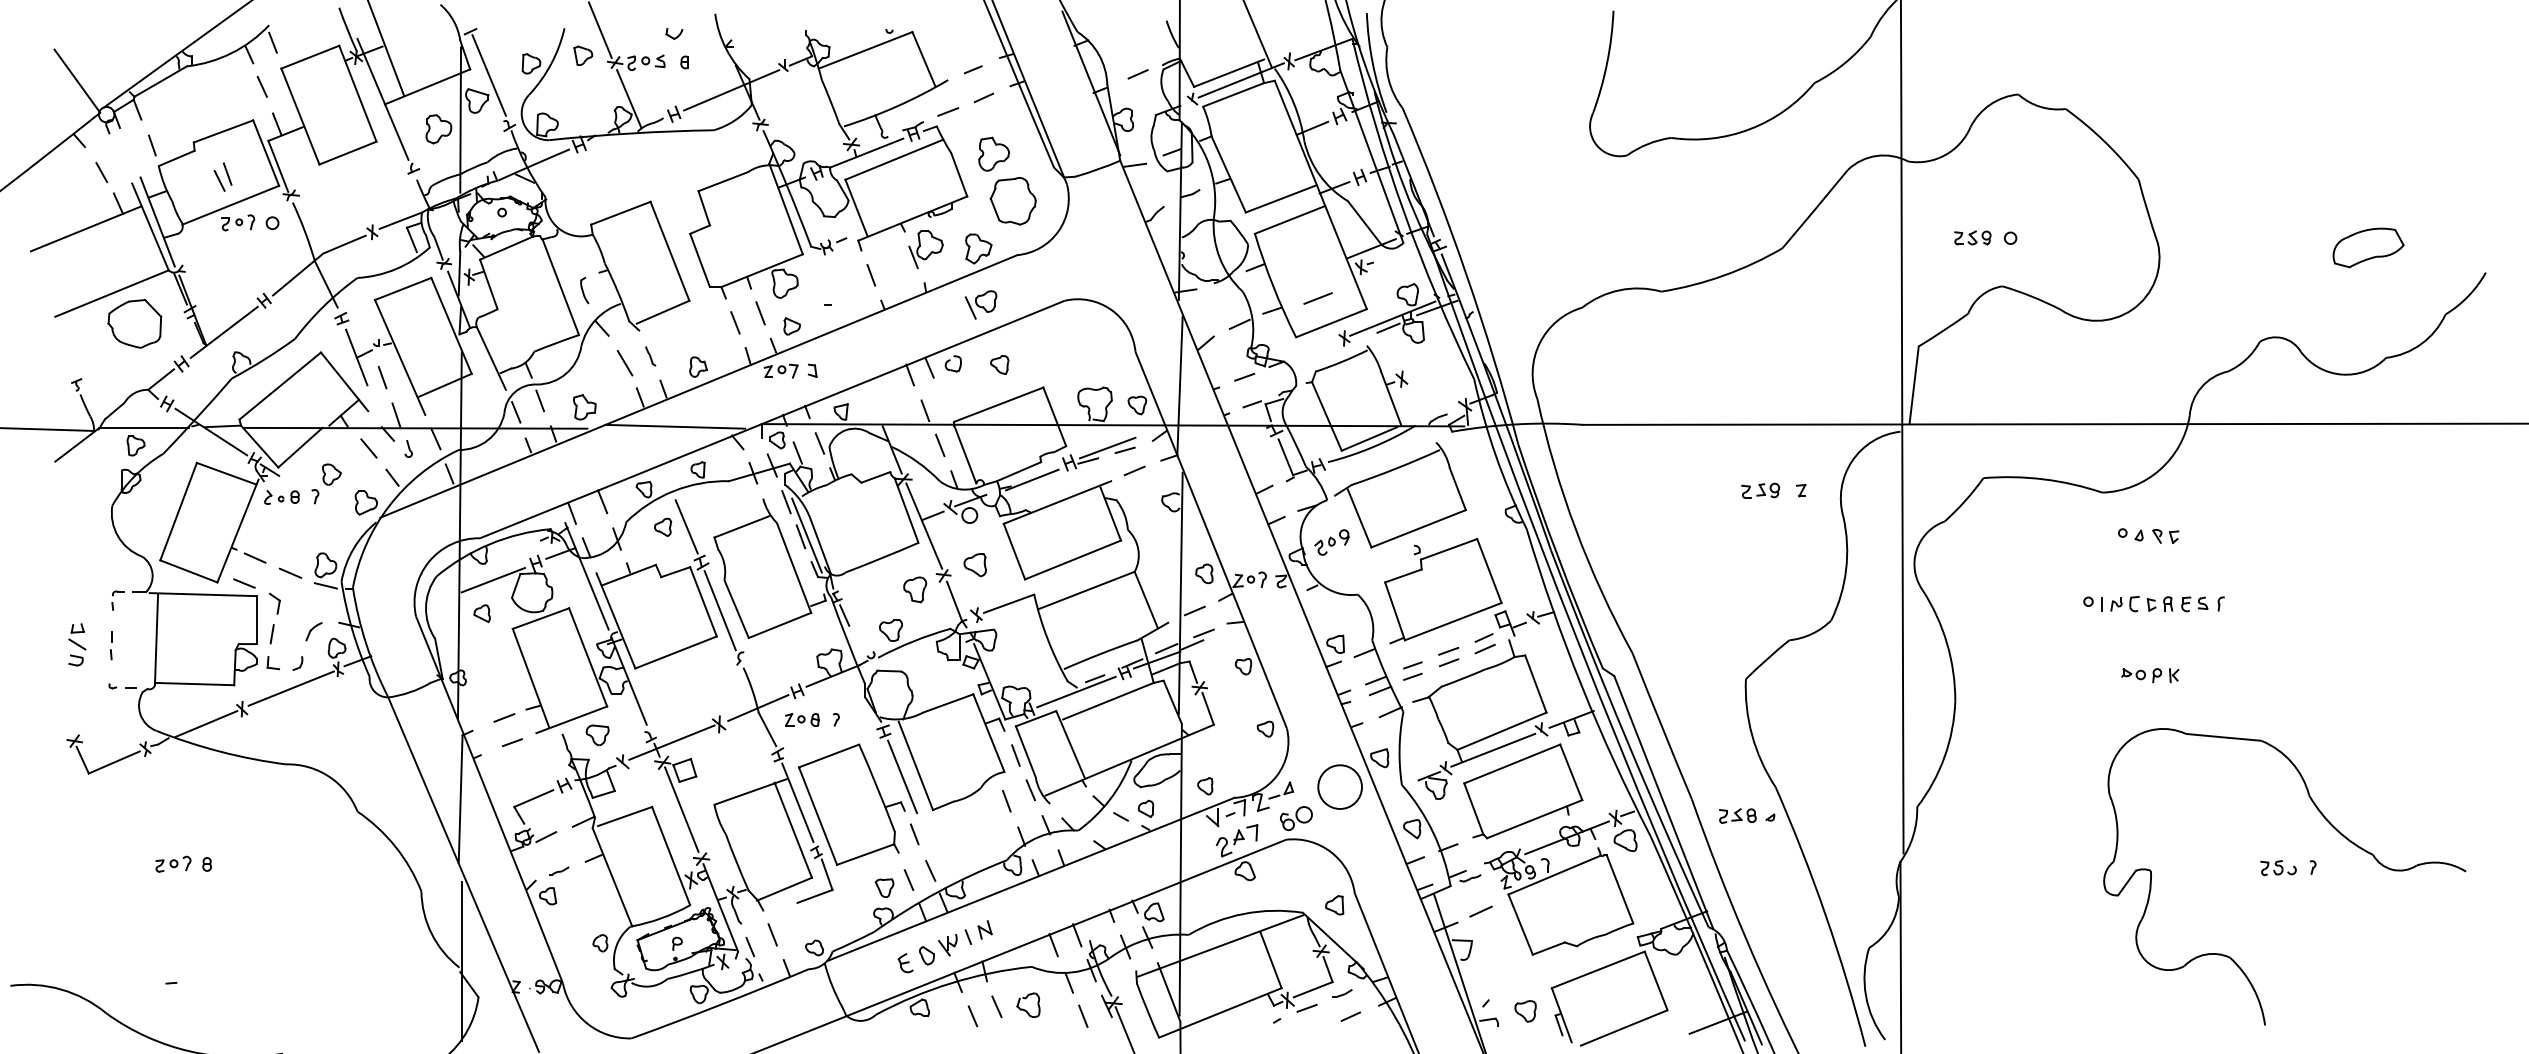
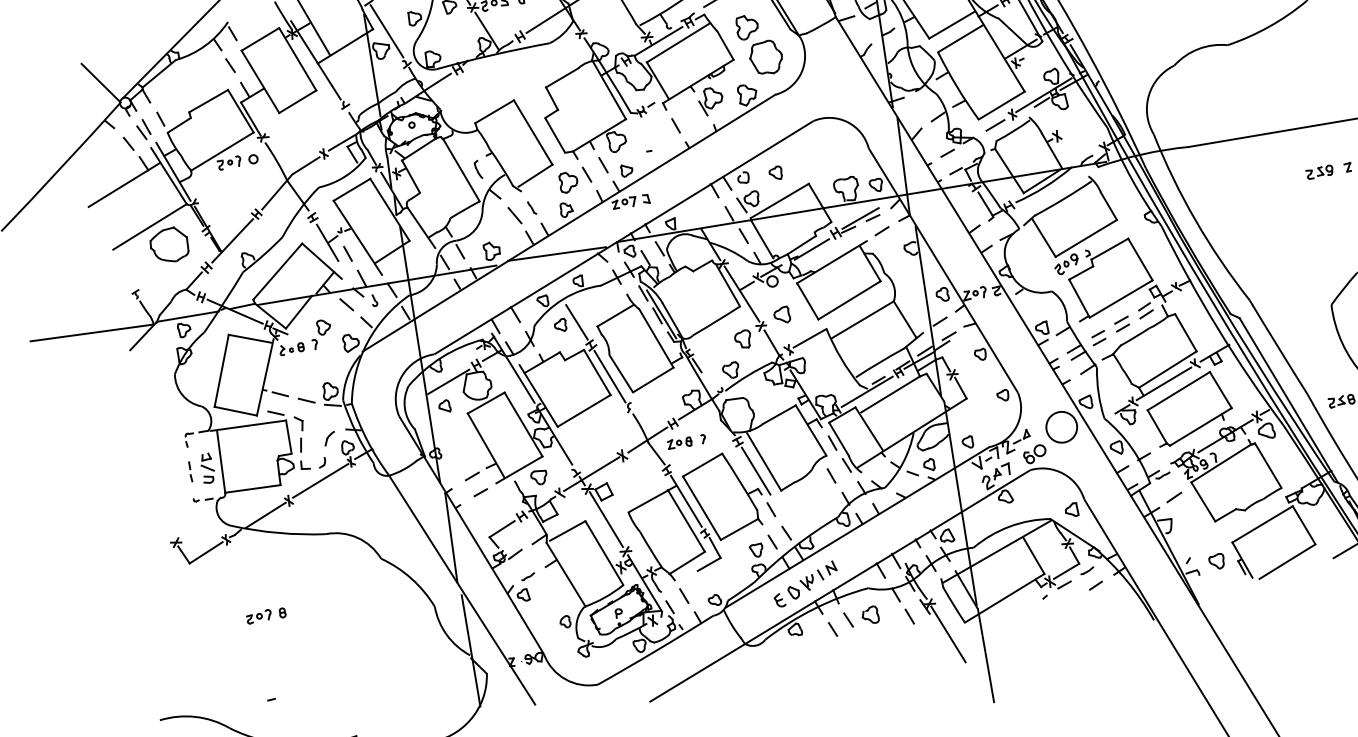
part: (438, 129) -> (568, 182), moved
part: (222, 176) -> (143, 129), moved
line: (1317, 298) -> (995, 125), moved
part: (980, 304) -> (748, 201), moved
part: (1331, 542) -> (1066, 264), moved
part: (77, 644) -> (207, 468), moved

